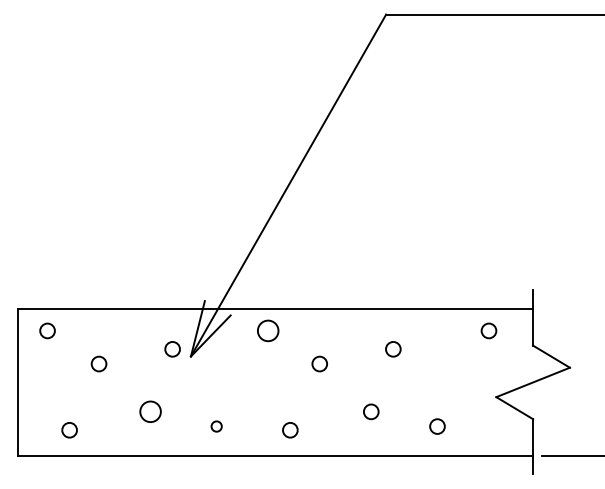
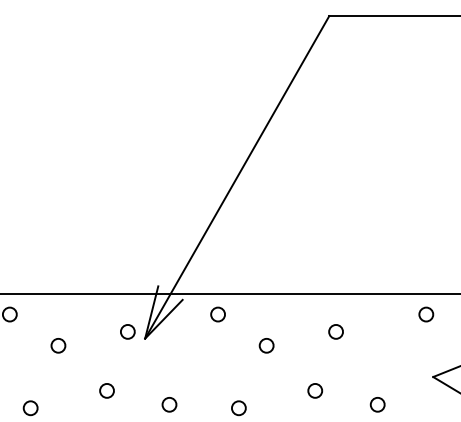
circle: (268, 330) -> (218, 314), size x0.71
circle: (150, 411) -> (106, 390), size x0.71
circle: (216, 426) -> (169, 404), size x1.43

